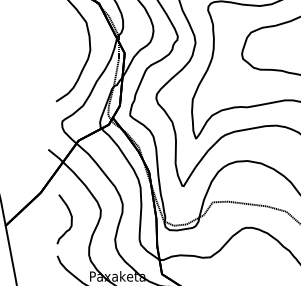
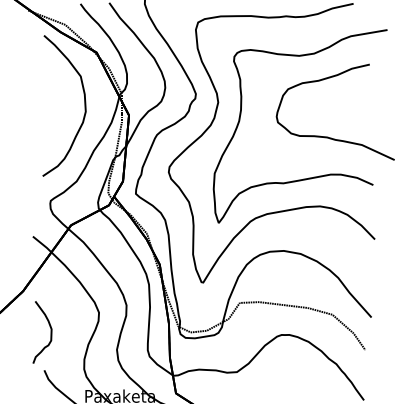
curve: (71, 219) -> (50, 332), moved

